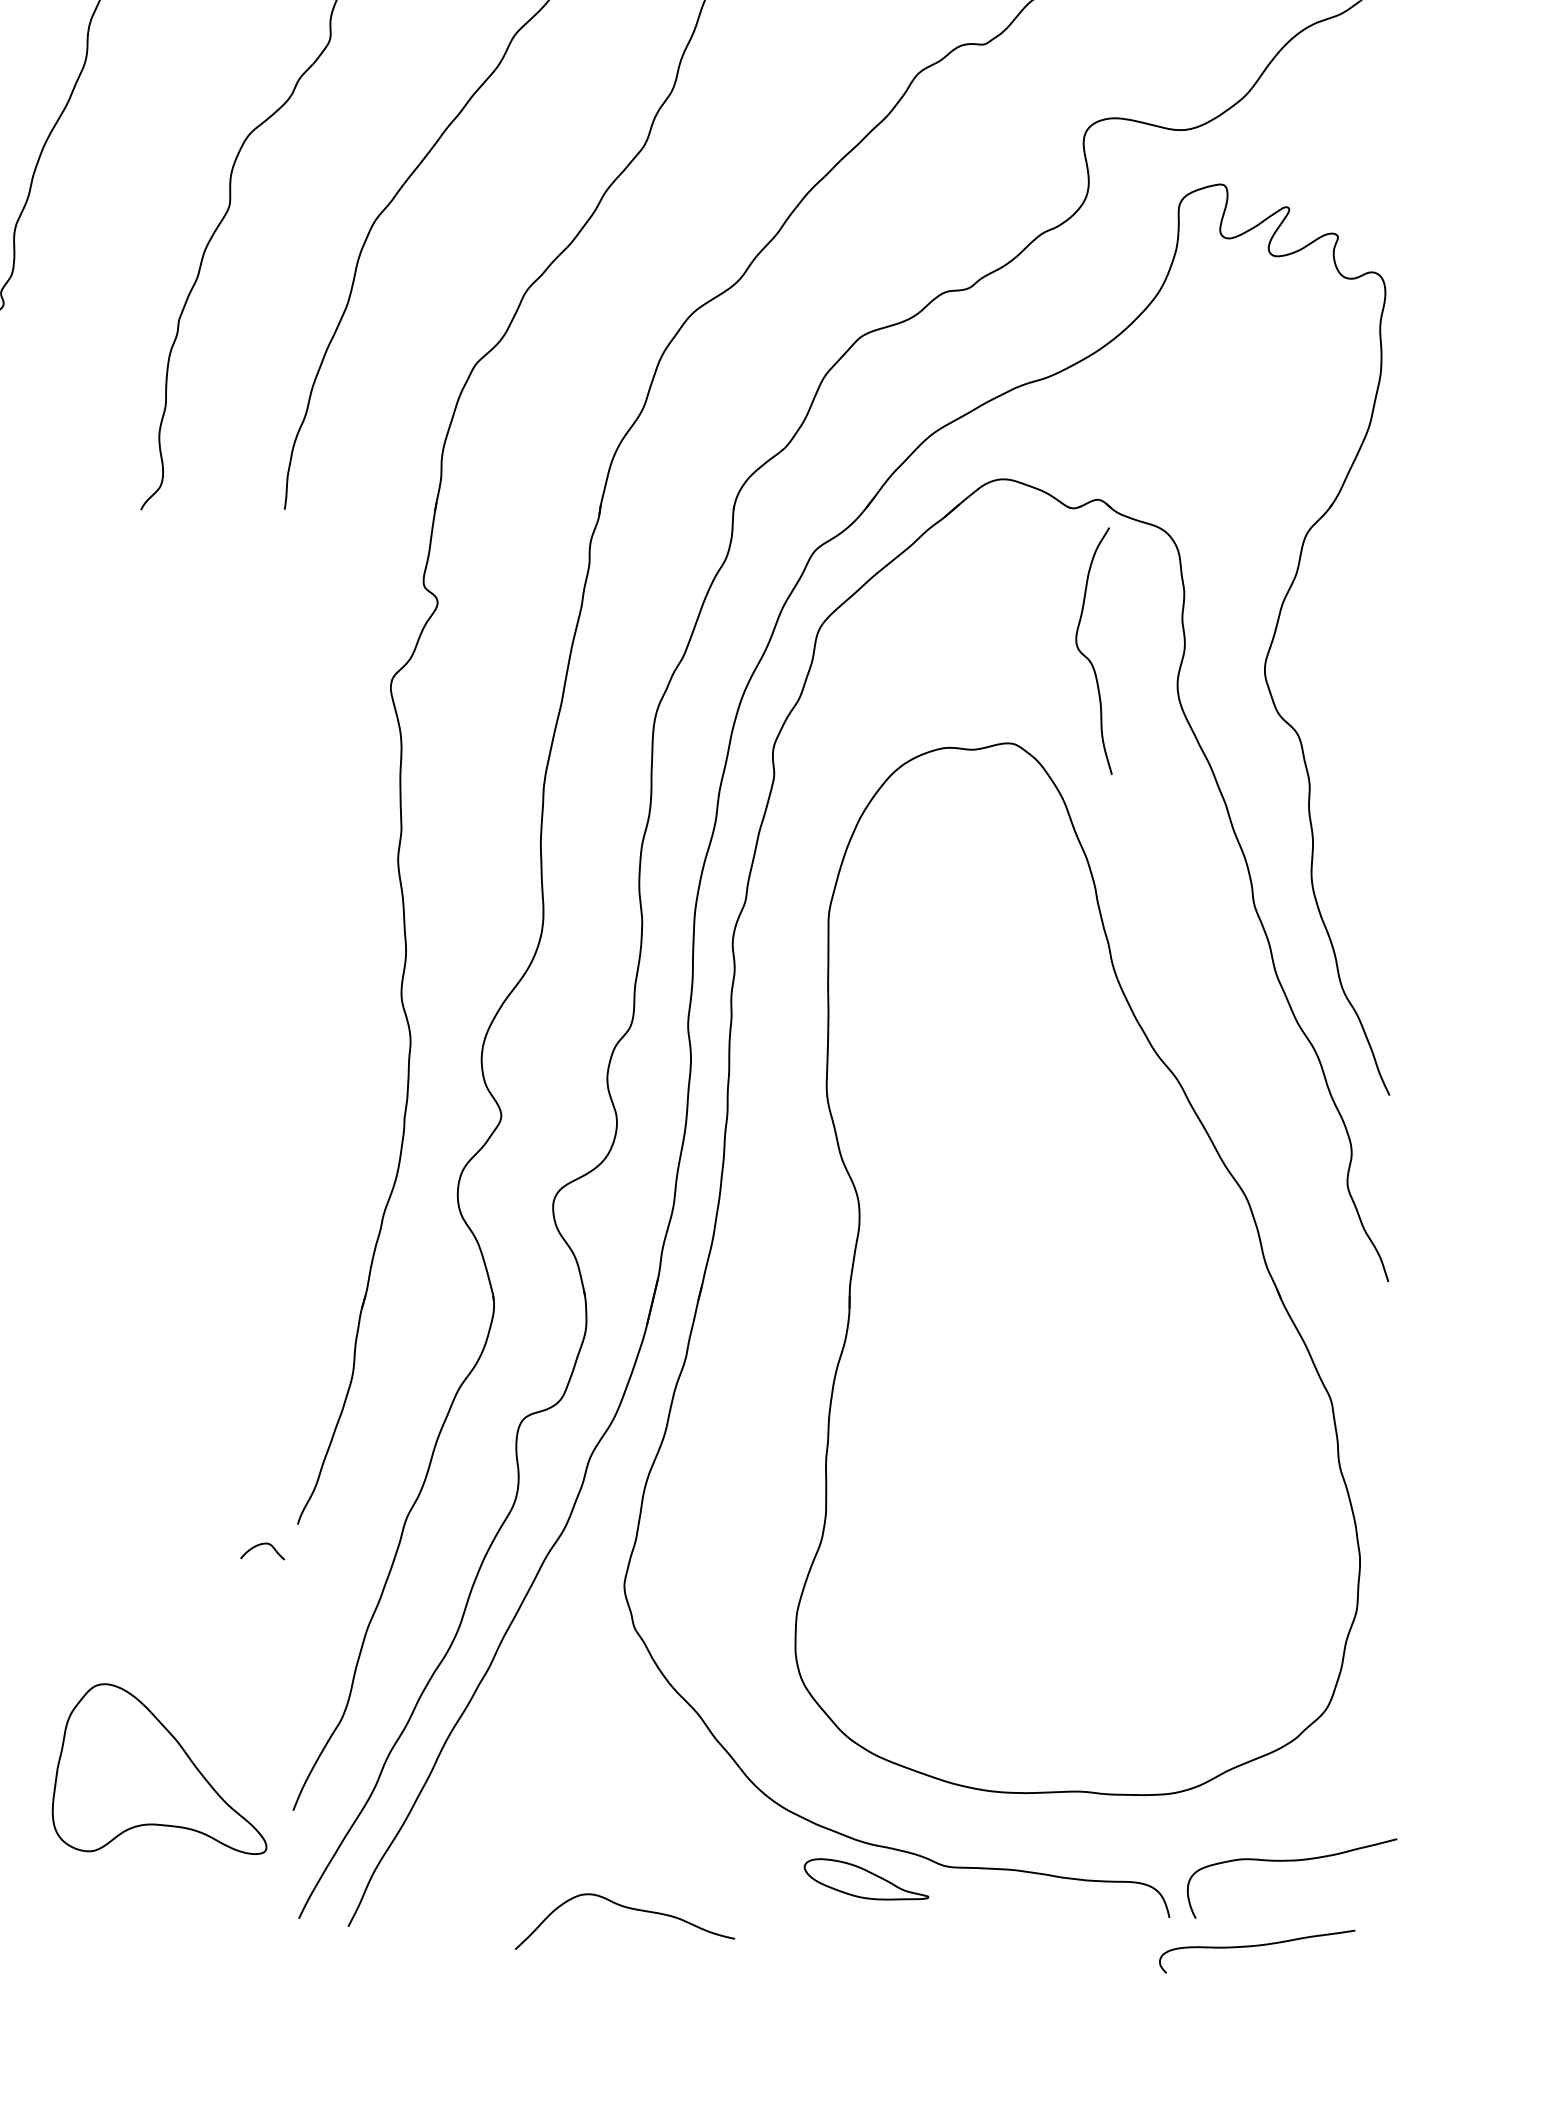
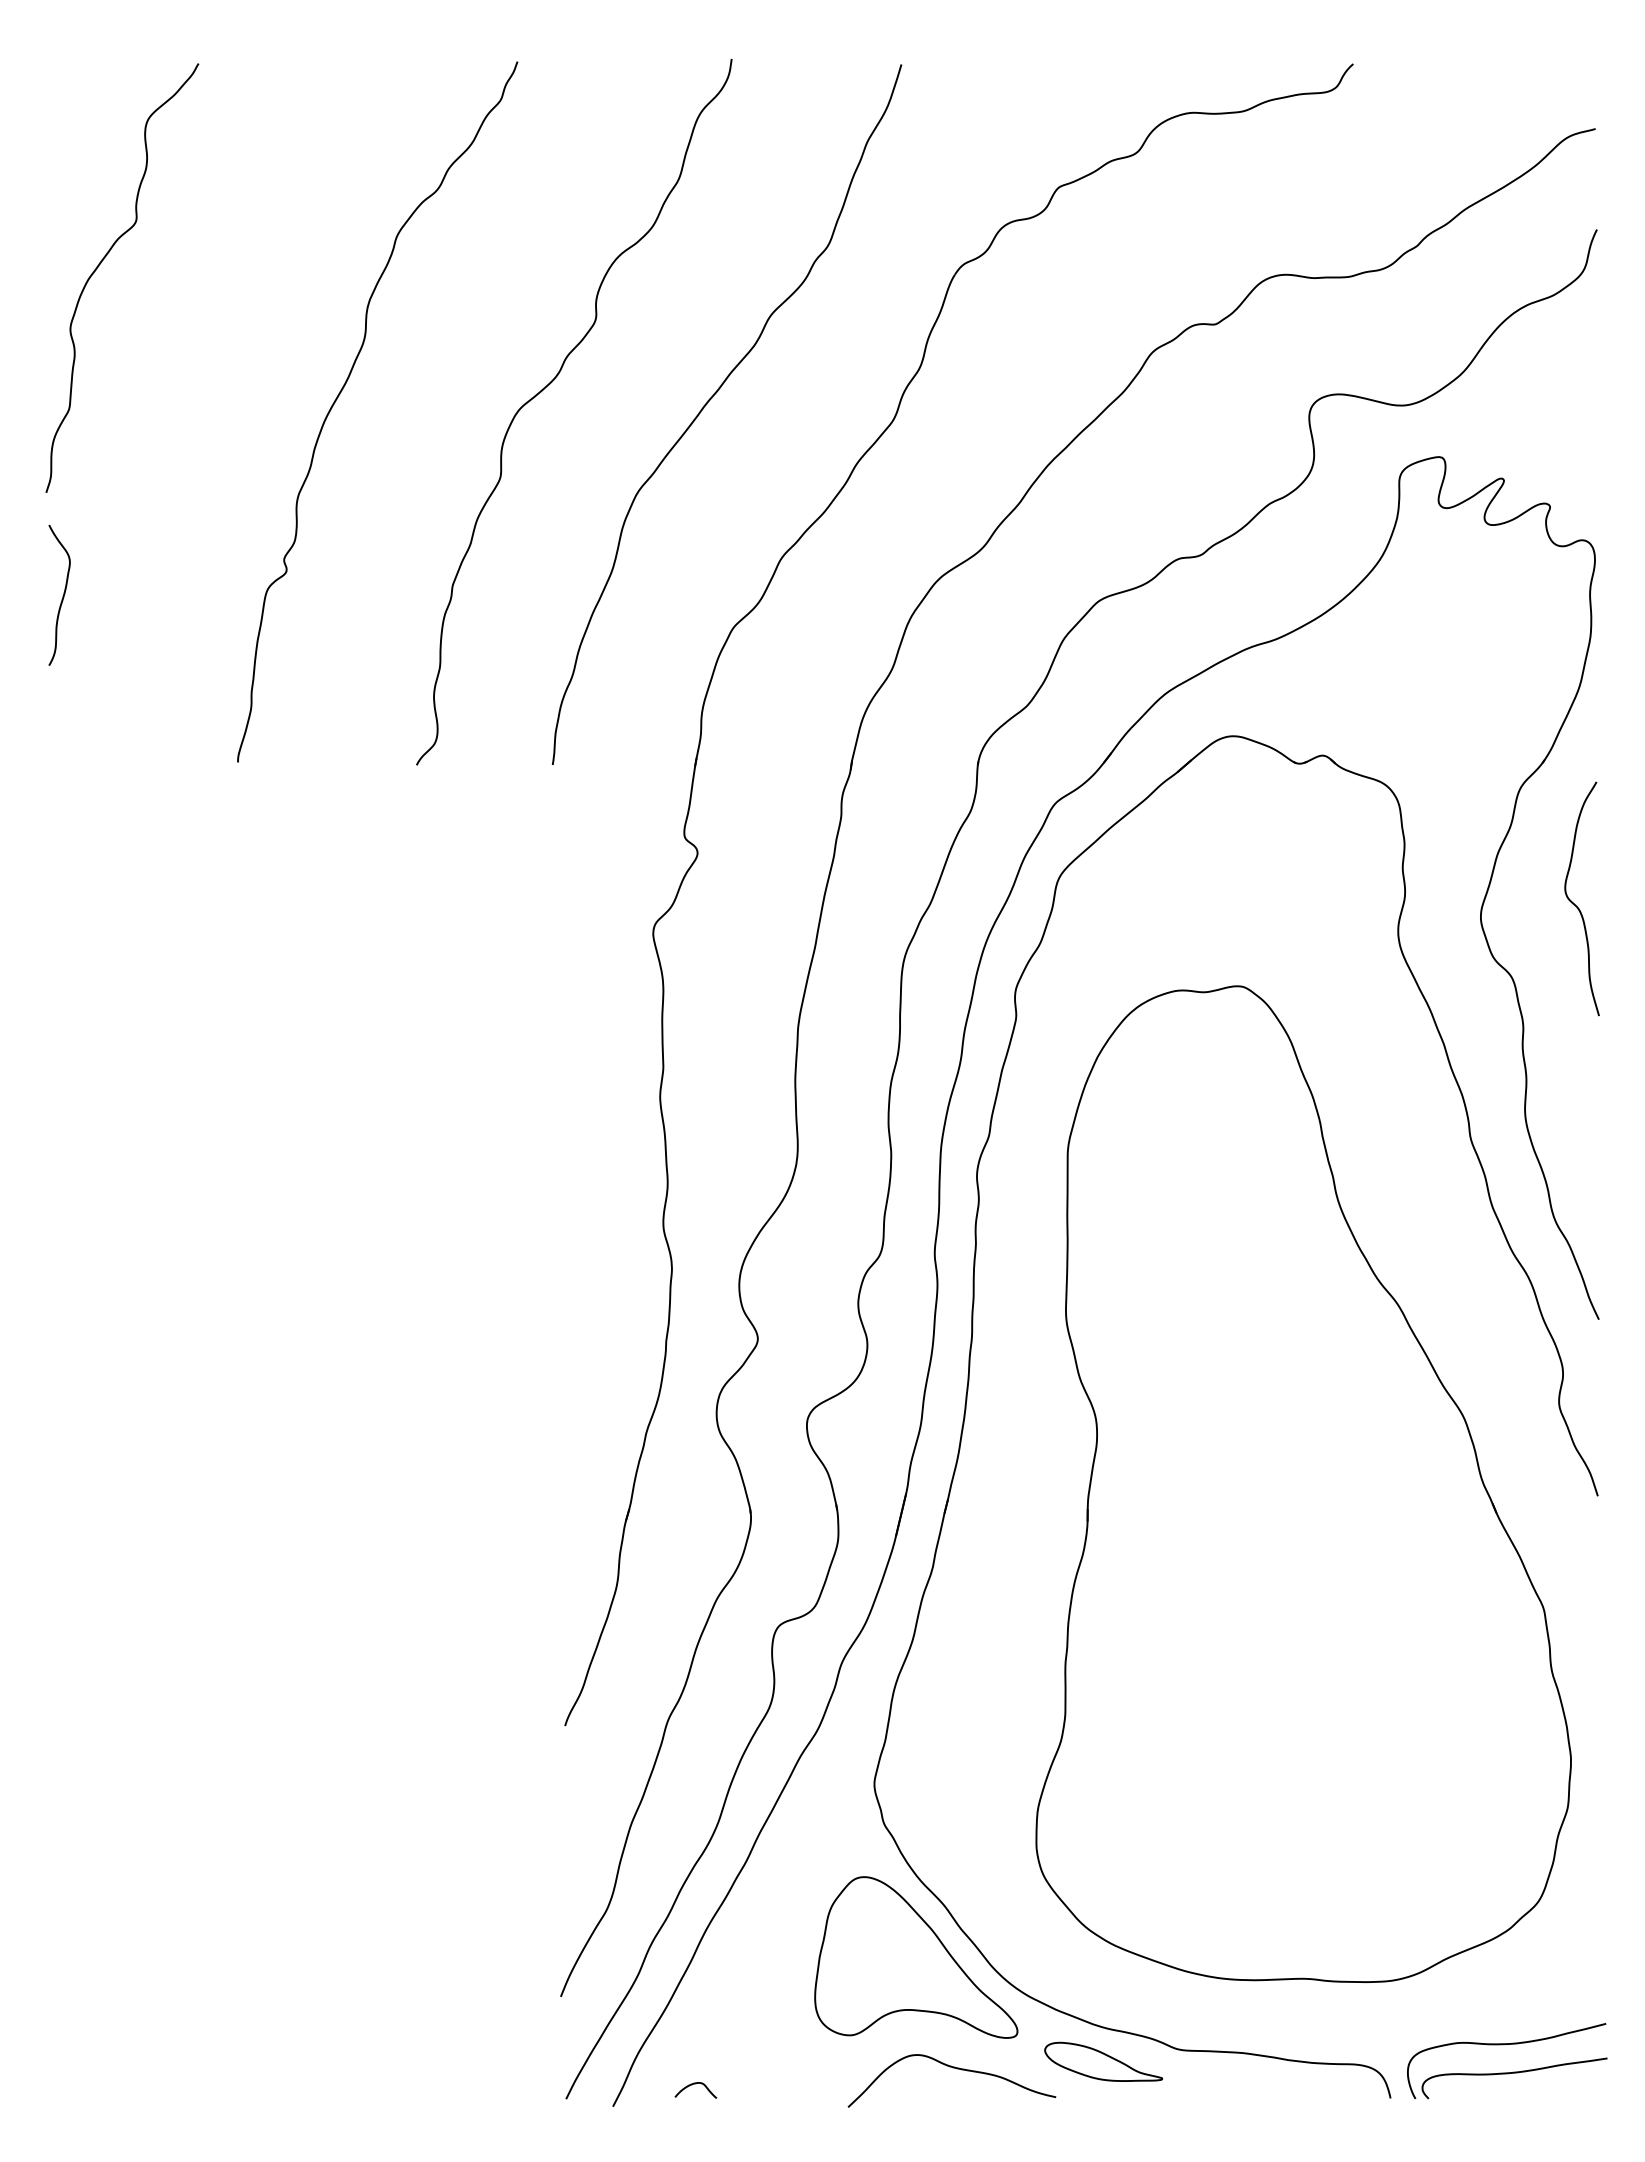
curve: (1087, 657) -> (1575, 904), moved
curve: (259, 1546) -> (692, 2085), moved
part: (159, 1769) -> (916, 1957), moved
curve: (626, 1908) -> (953, 2068), moved
curve: (1257, 1946) -> (1514, 2073), moved

